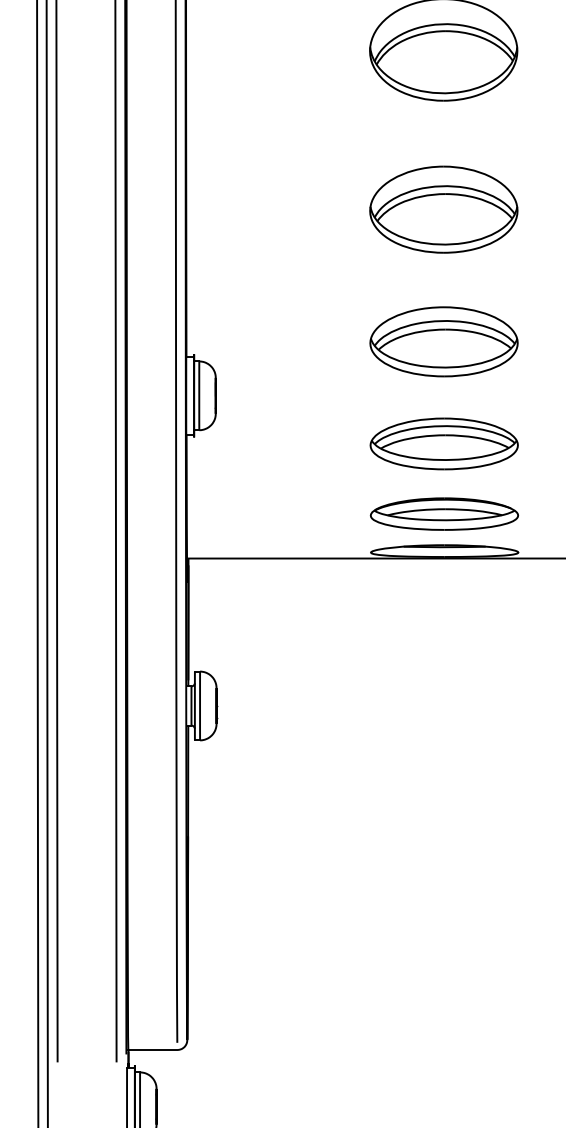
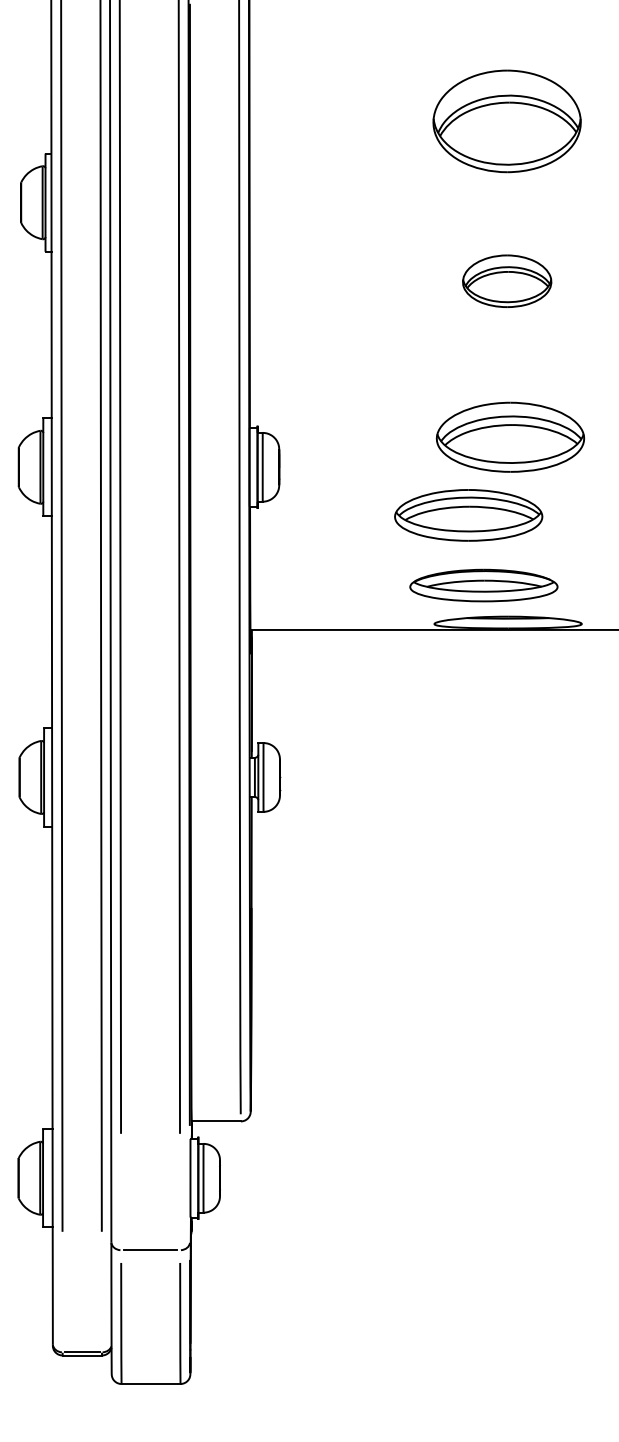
part: (443, 210) -> (506, 281), size x0.6
part: (444, 341) -> (510, 436), moved
part: (444, 444) -> (468, 515), moved
part: (444, 514) -> (483, 585), moved

